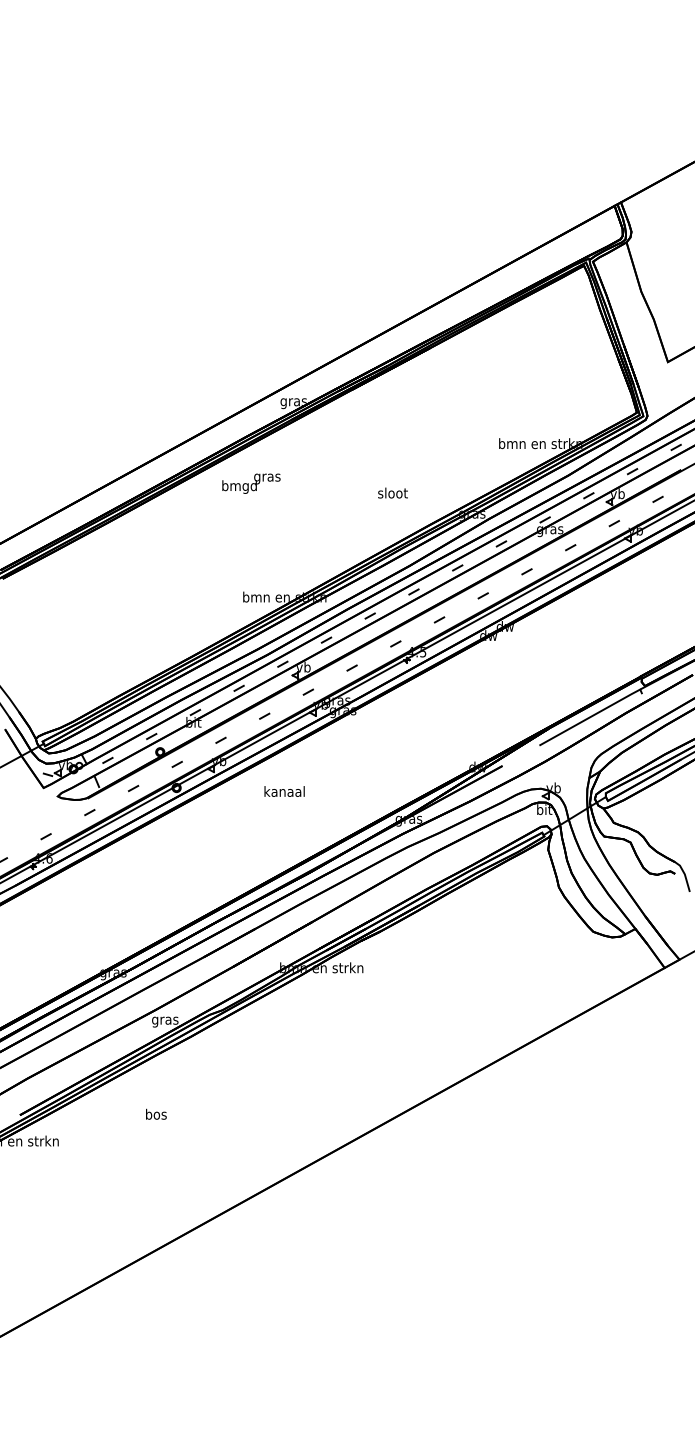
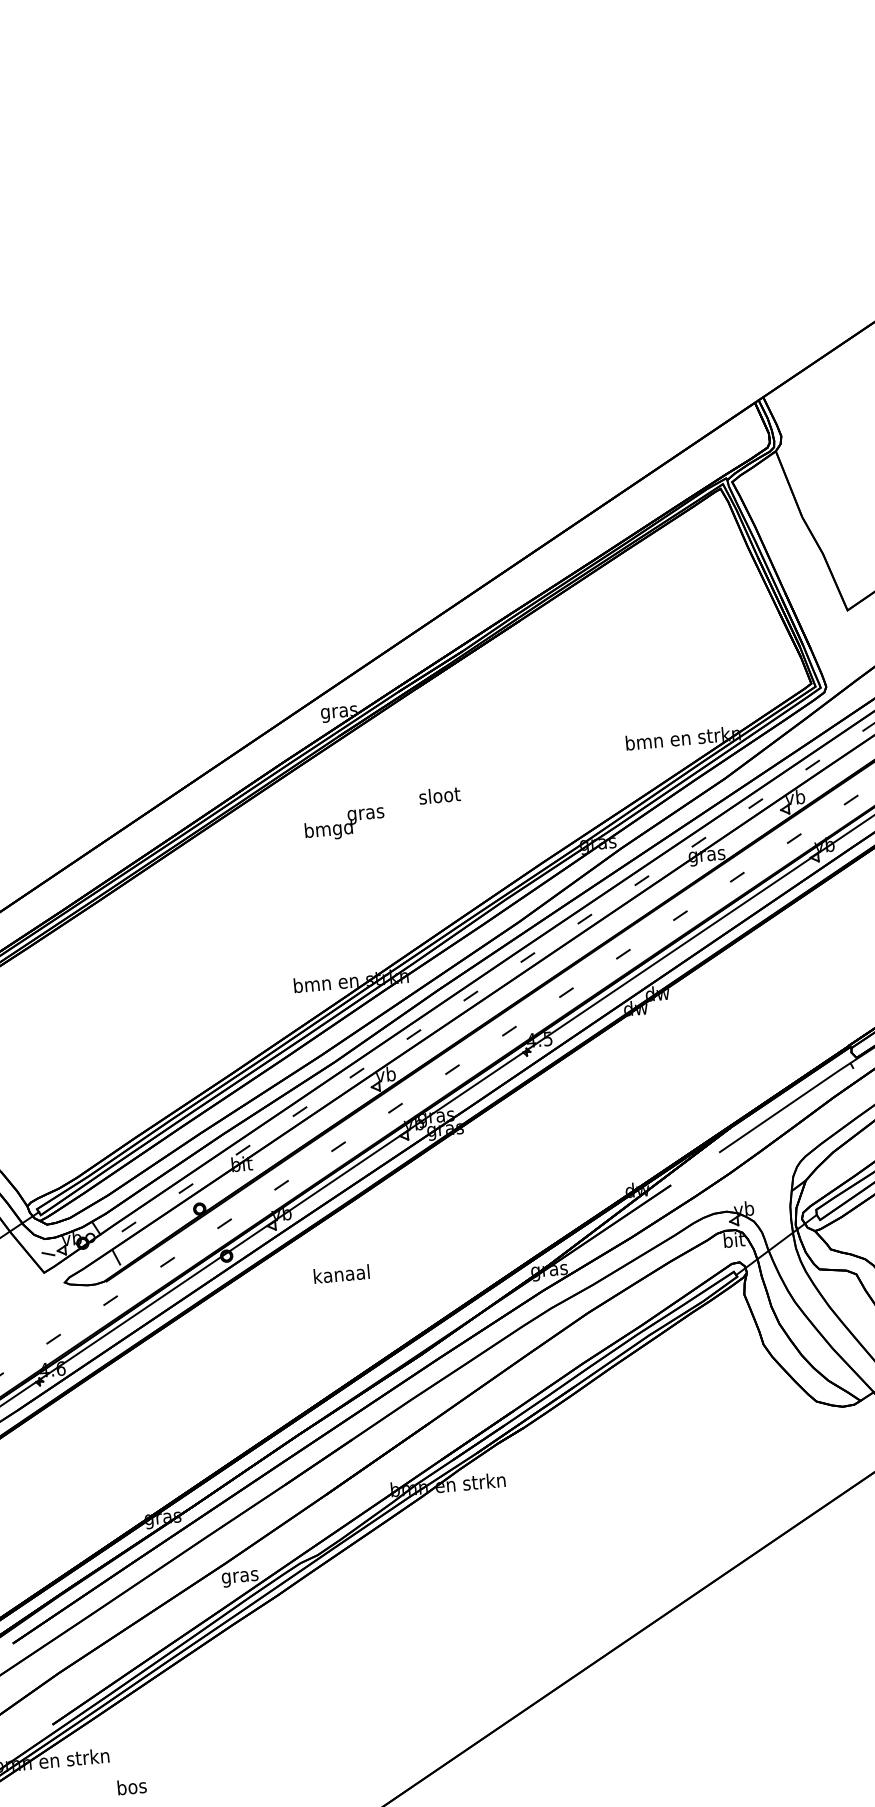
text: (251, 483) -> (344, 824), moved
text: (392, 492) -> (439, 794), moved
text: (284, 791) -> (341, 1274), moved
text: (156, 1113) -> (132, 1785), moved

